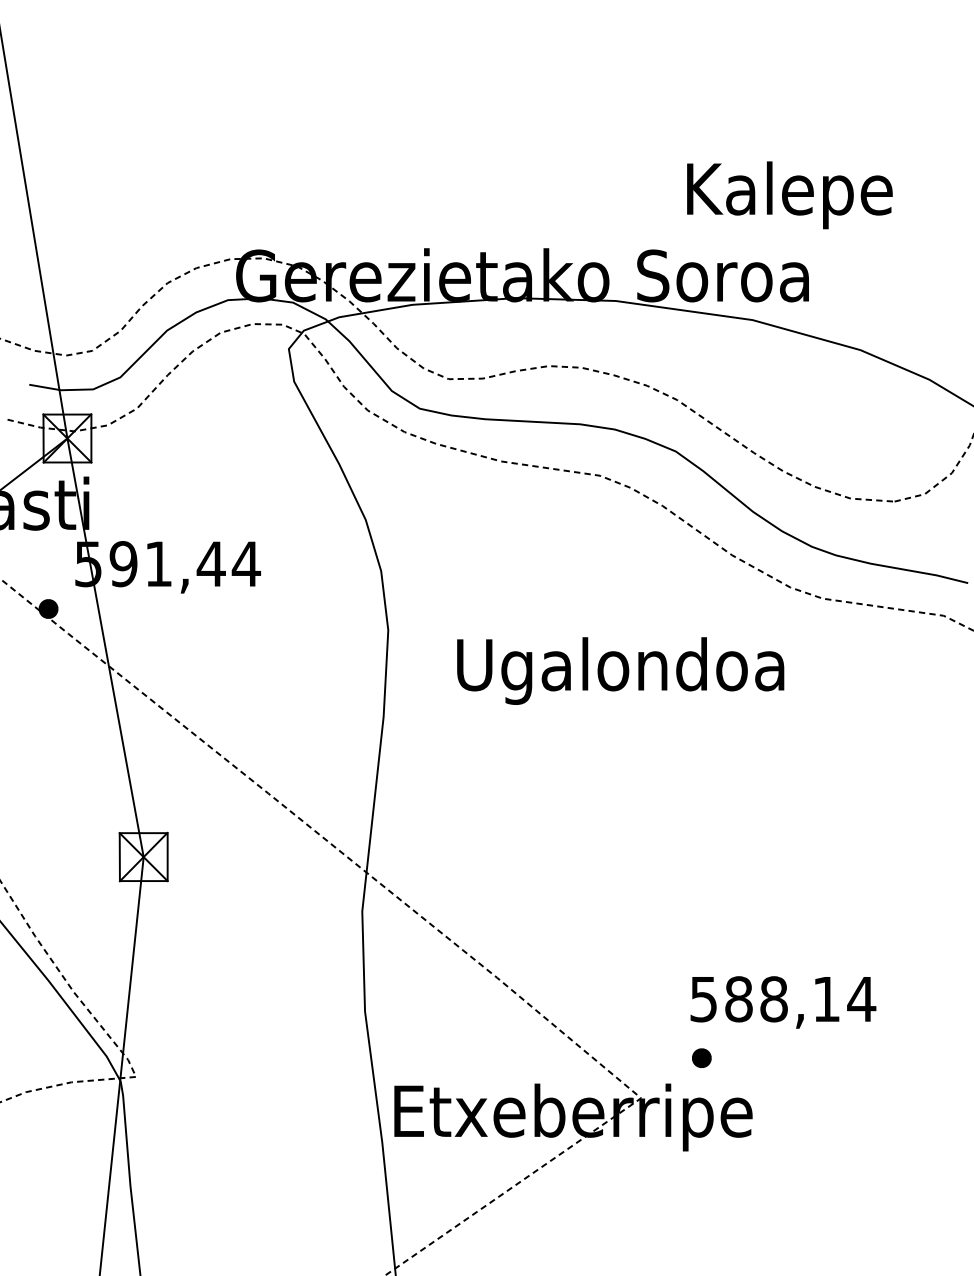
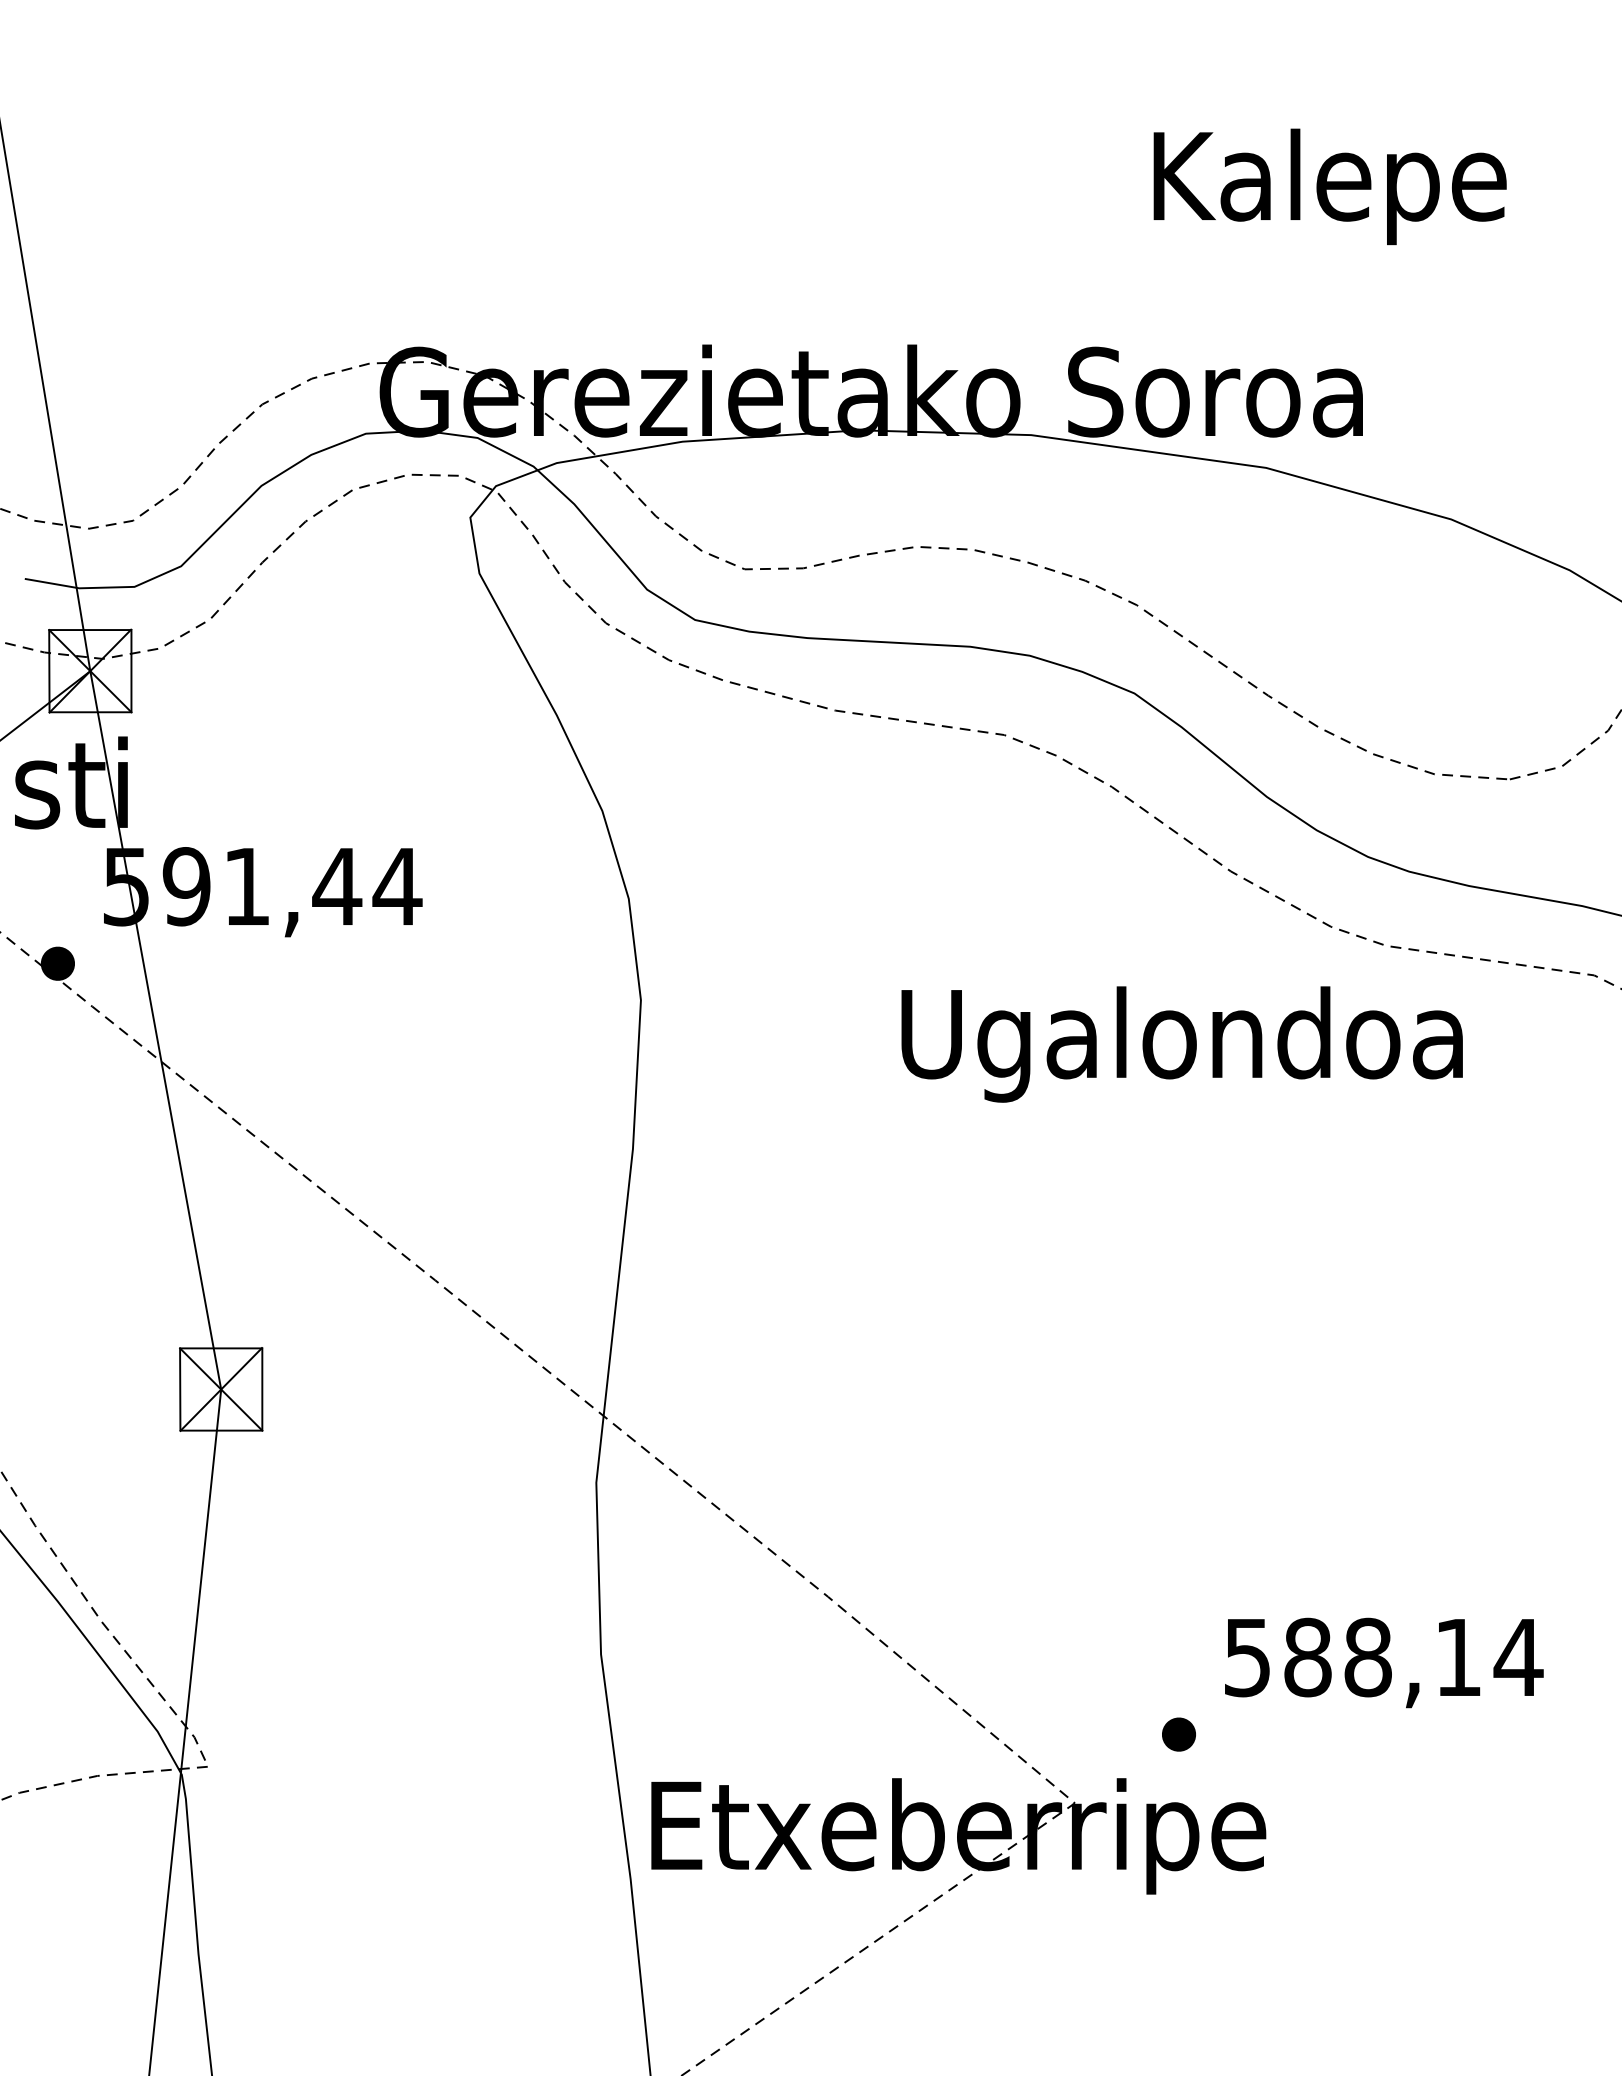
text: (789, 195) -> (1329, 187), moved
text: (620, 670) -> (1181, 1043), moved
text: (783, 1002) -> (1384, 1663), moved

